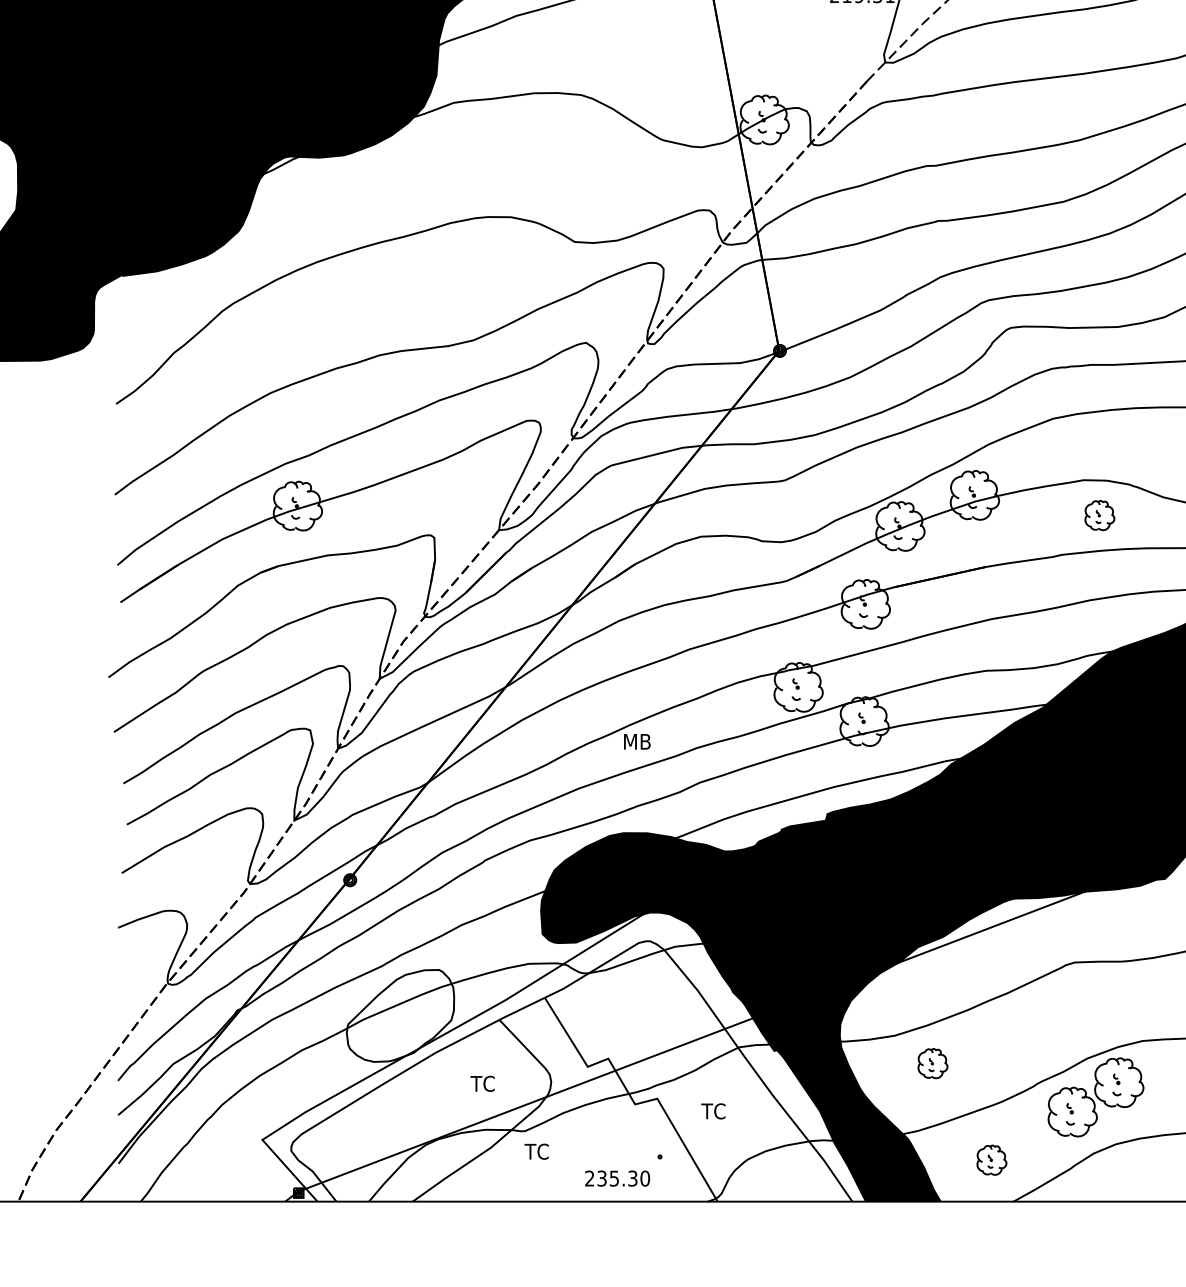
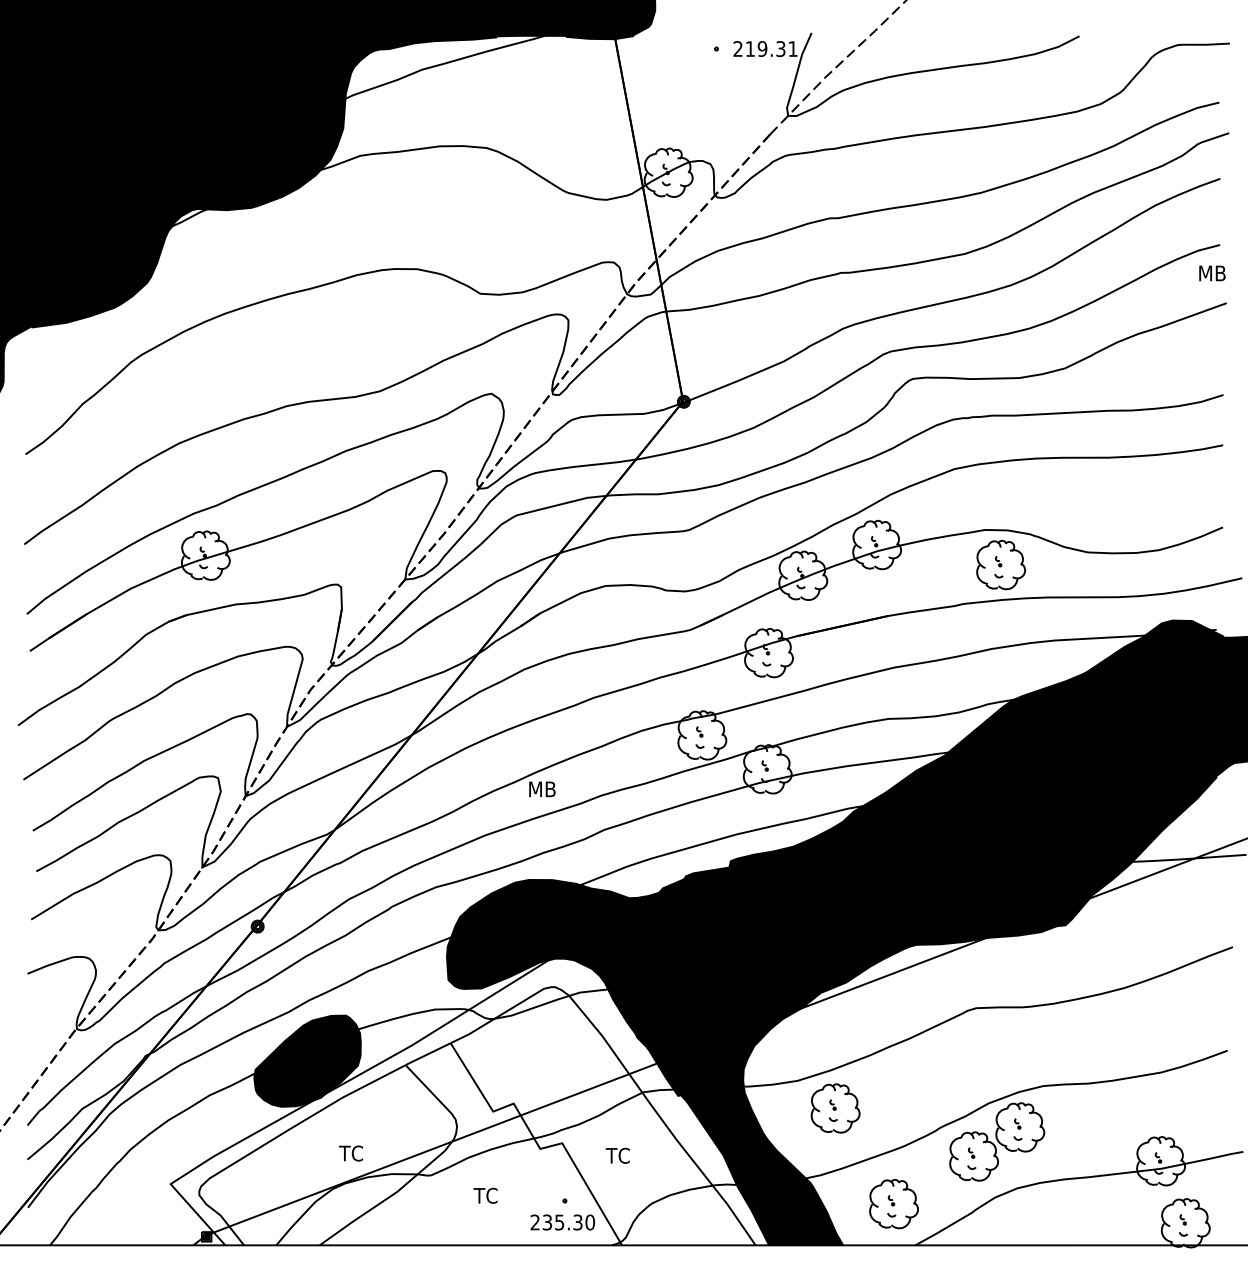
part: (1099, 515) -> (1000, 564), size x1.67
fill: (400, 1015) -> (307, 1060), added
part: (932, 1063) -> (835, 1108), size x1.67
text: (482, 1083) -> (350, 1153), moved
text: (536, 1151) -> (485, 1195), moved
part: (991, 1160) -> (893, 1204), size x1.67
text: (617, 1178) -> (562, 1222), moved

